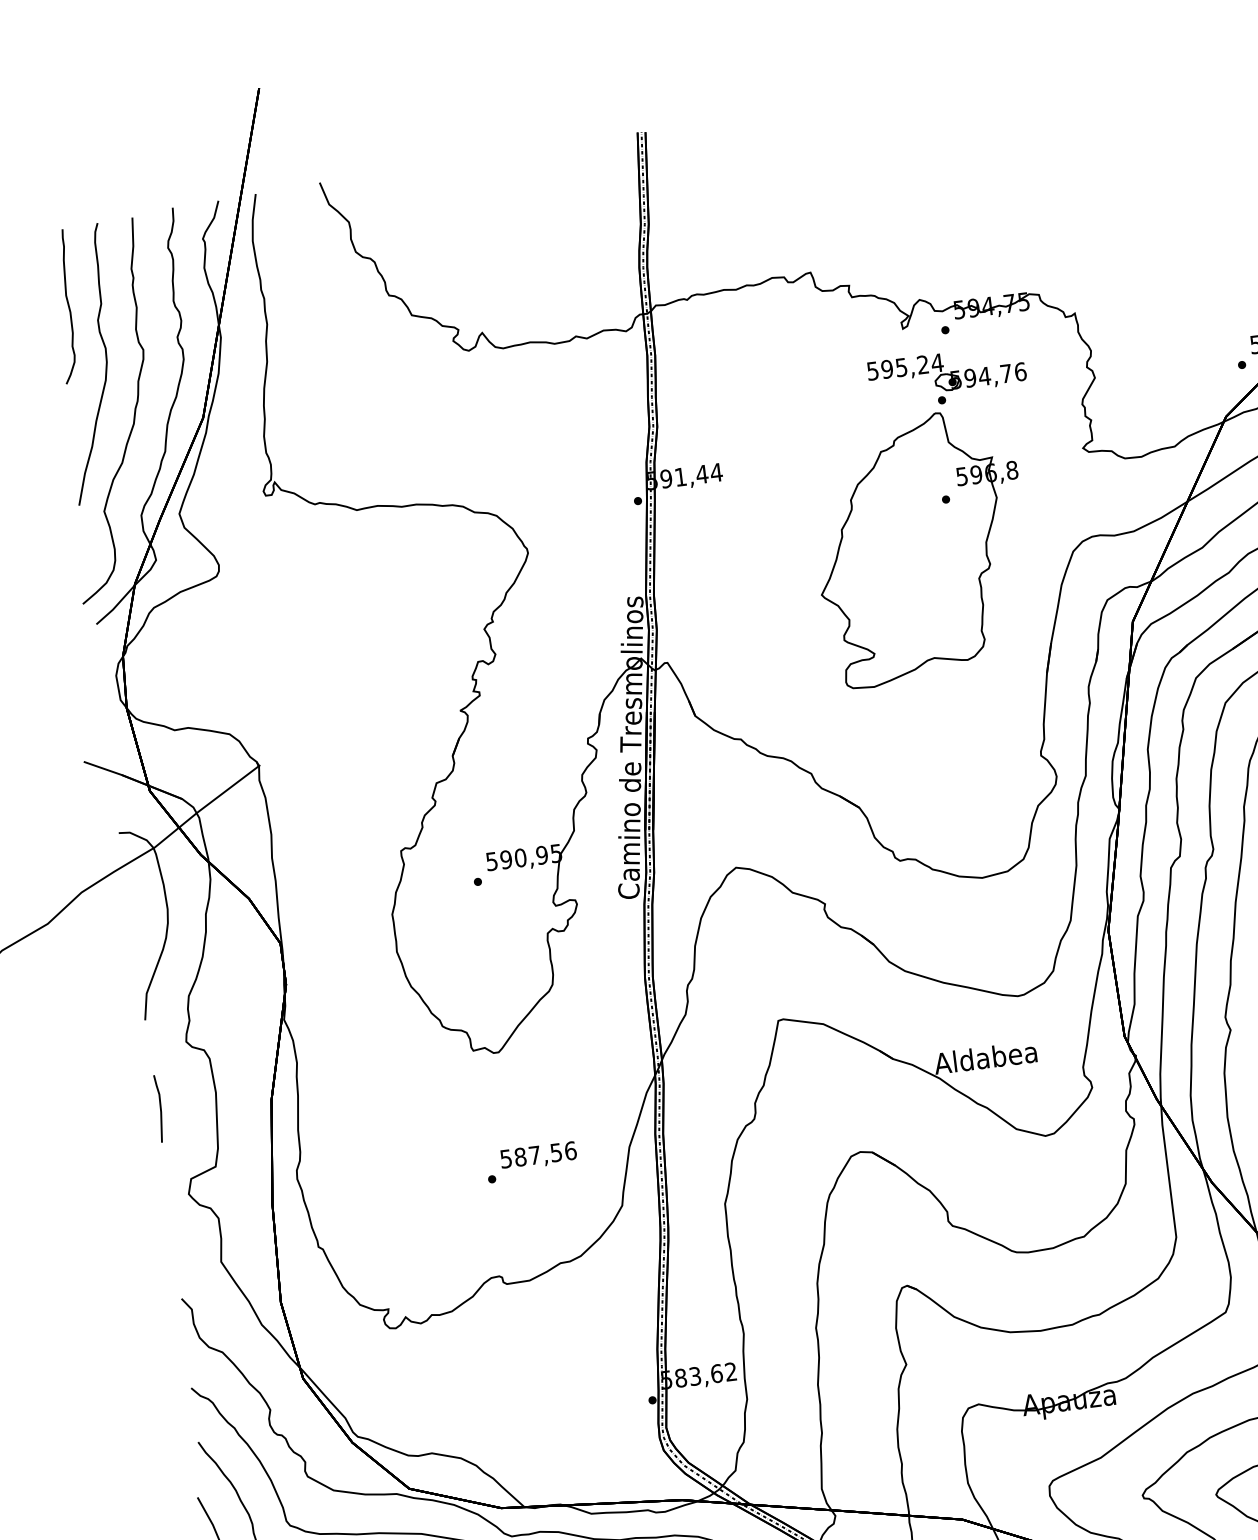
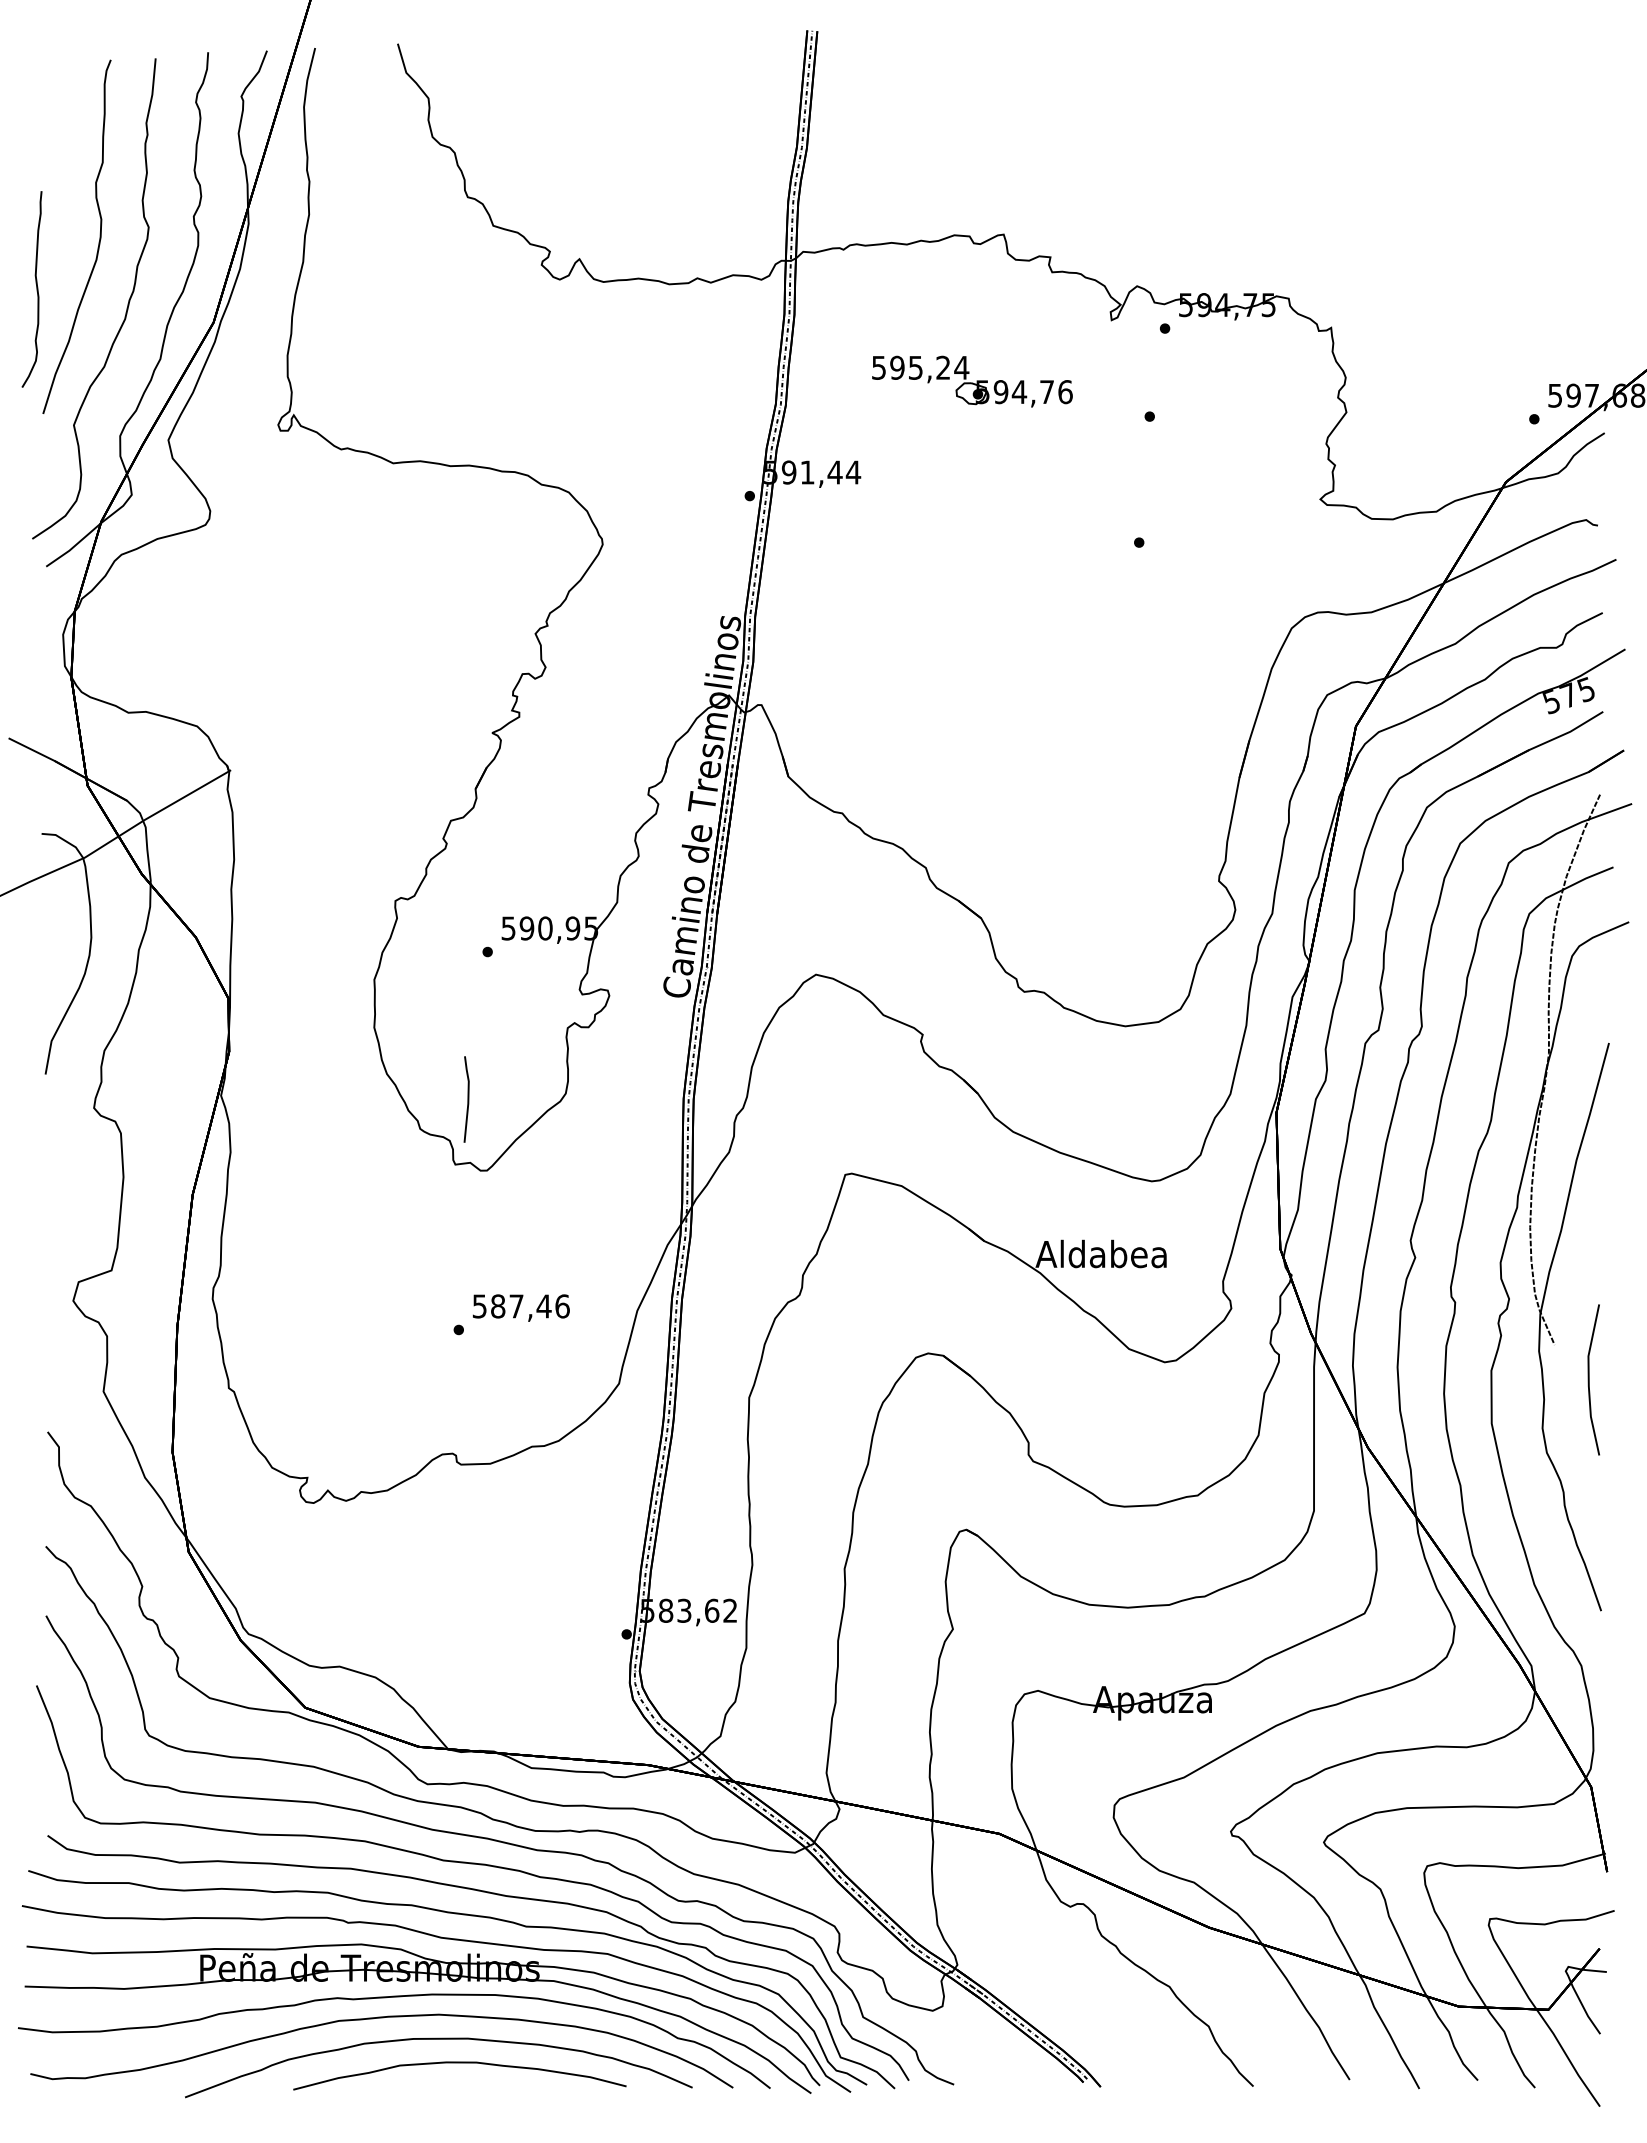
curve: (68, 306) -> (36, 289), moved
part: (947, 372) -> (972, 381), moved
part: (921, 547) -> (1100, 599), removed
line: (160, 1108) -> (467, 1099), moved
text: (555, 1152) -> (543, 1306), 587,56 -> 587,46

